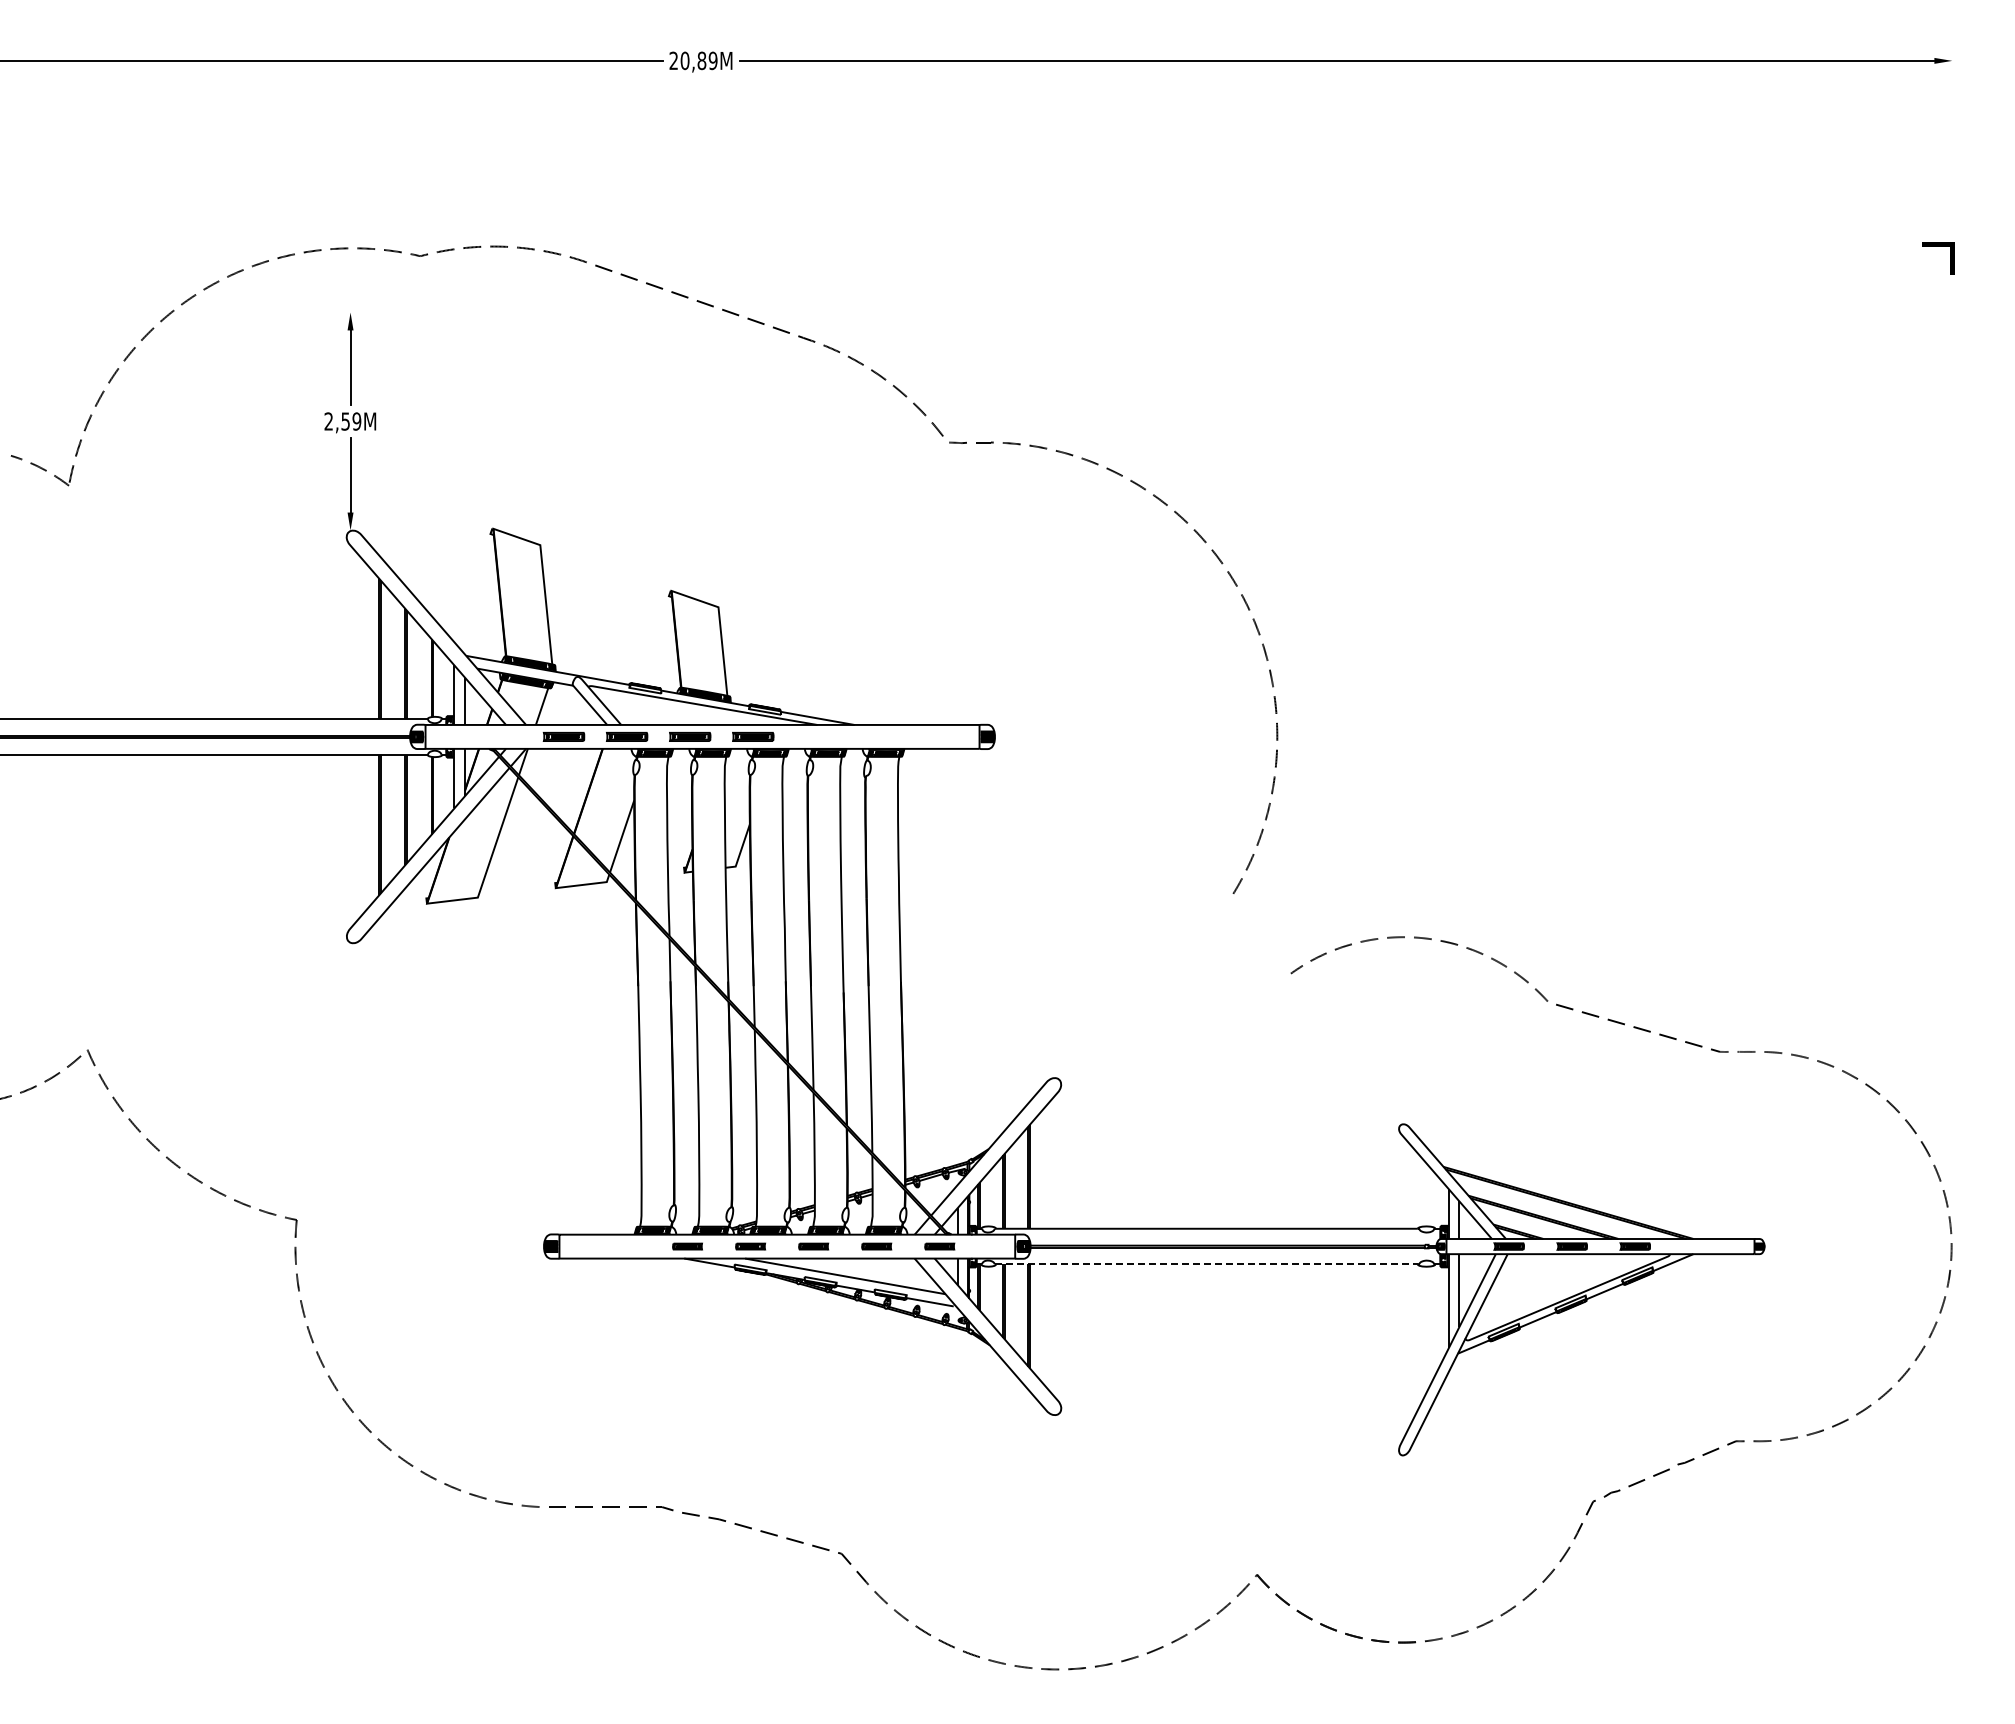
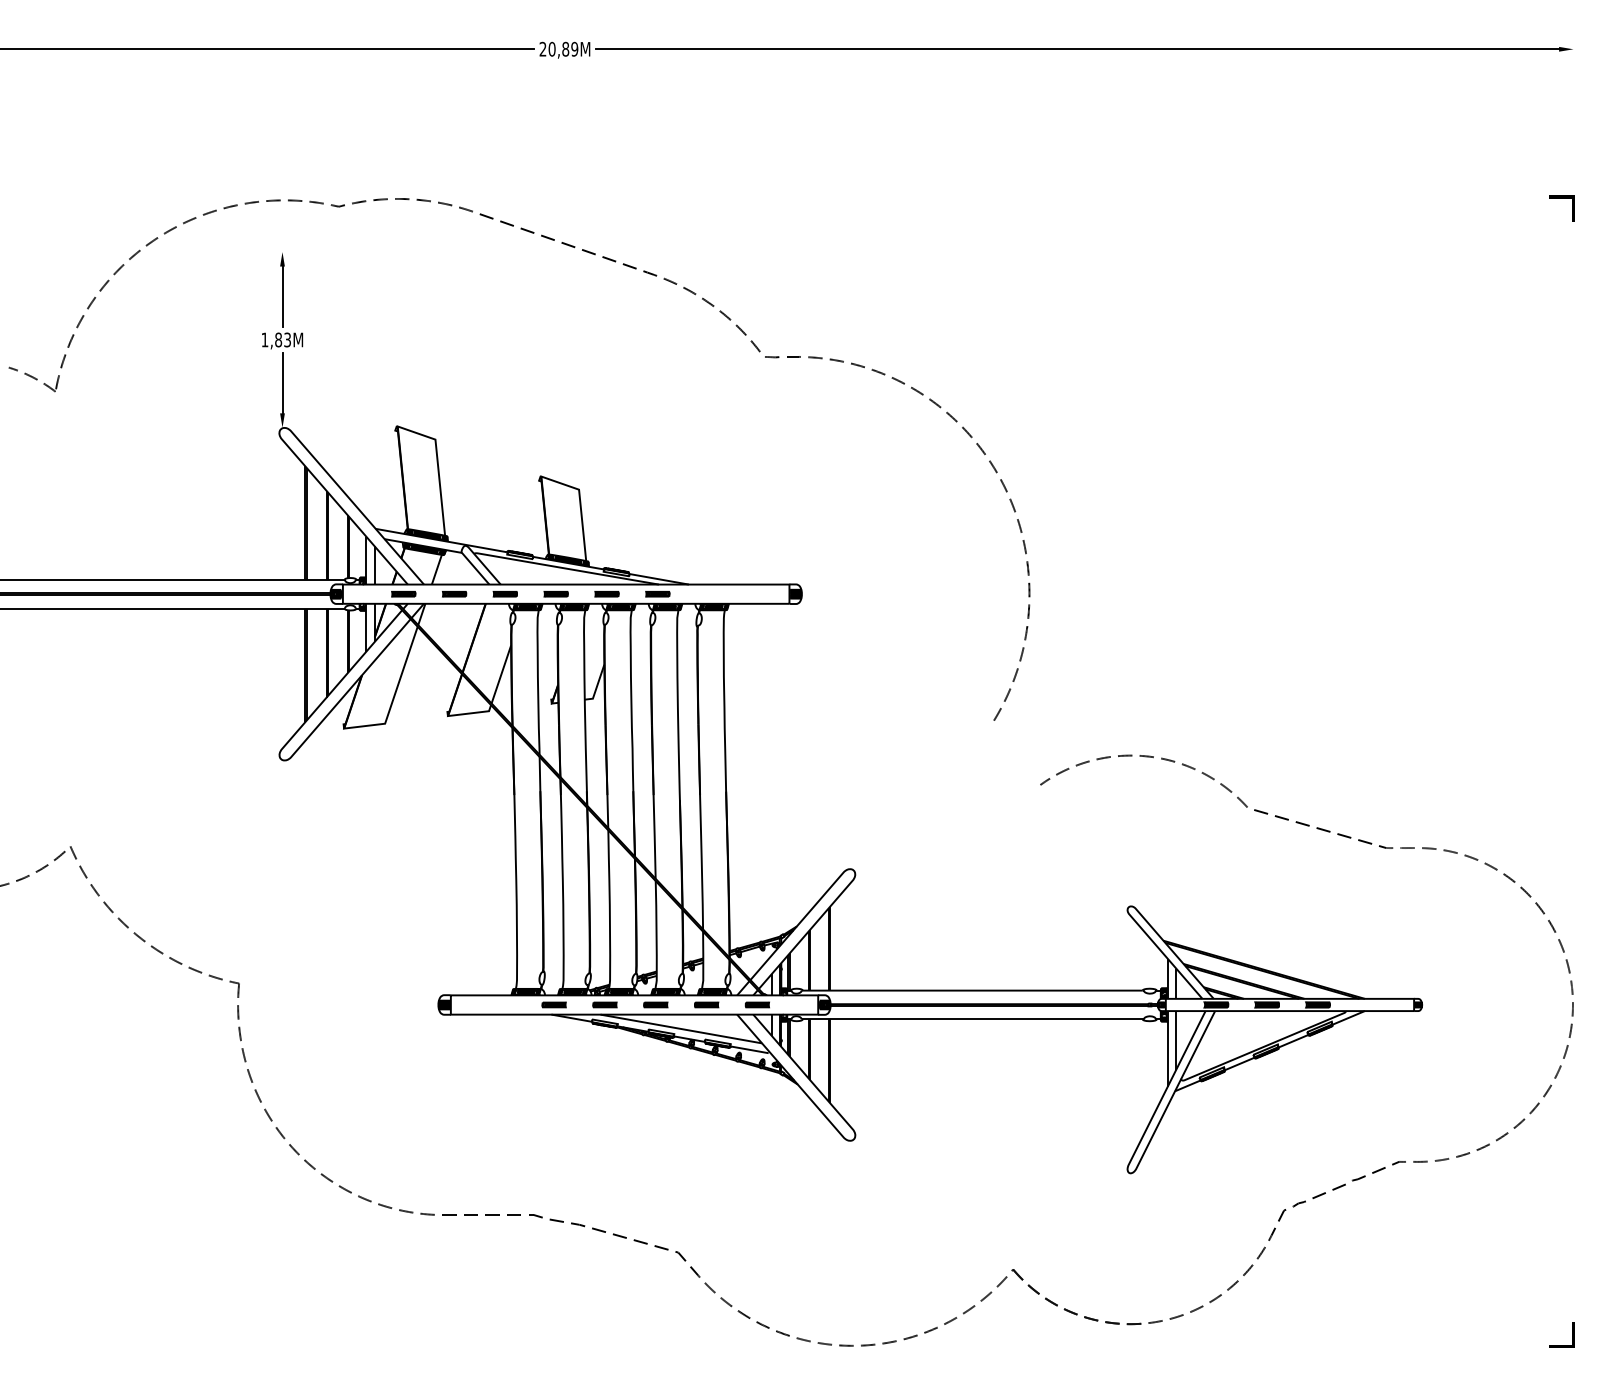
text: (342, 421) -> (276, 339), 2,59M -> 1,83M
part: (500, 736) -> (403, 593), added
part: (563, 736) -> (454, 593), size x0.71
part: (626, 736) -> (504, 593), size x0.71
part: (689, 736) -> (555, 593), size x0.71
part: (752, 736) -> (606, 593), size x0.71
part: (815, 736) -> (657, 593), added
line: (1206, 1264) -> (972, 1019), dashed -> solid
line: (1950, 1655) -> (1572, 1334), added

